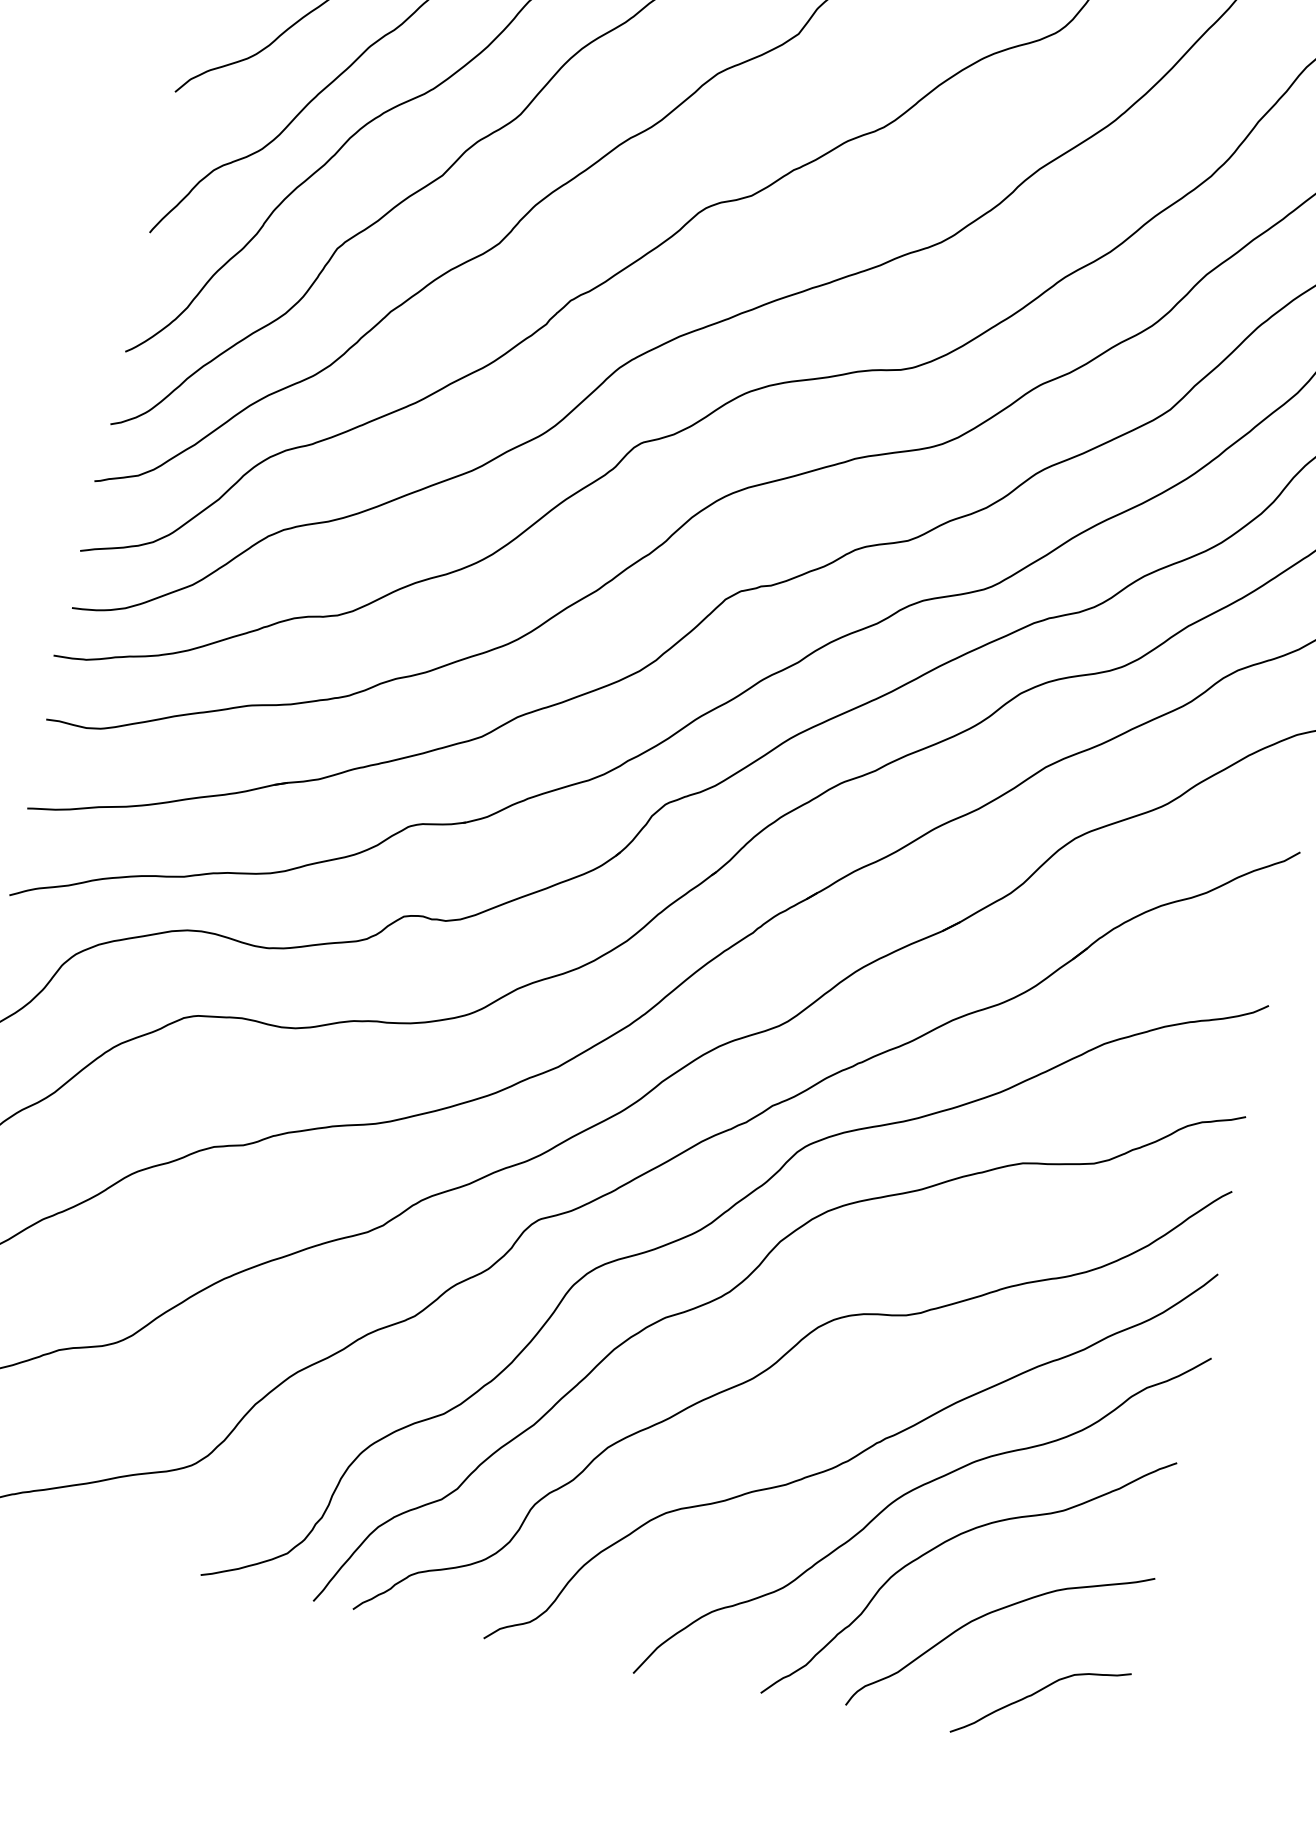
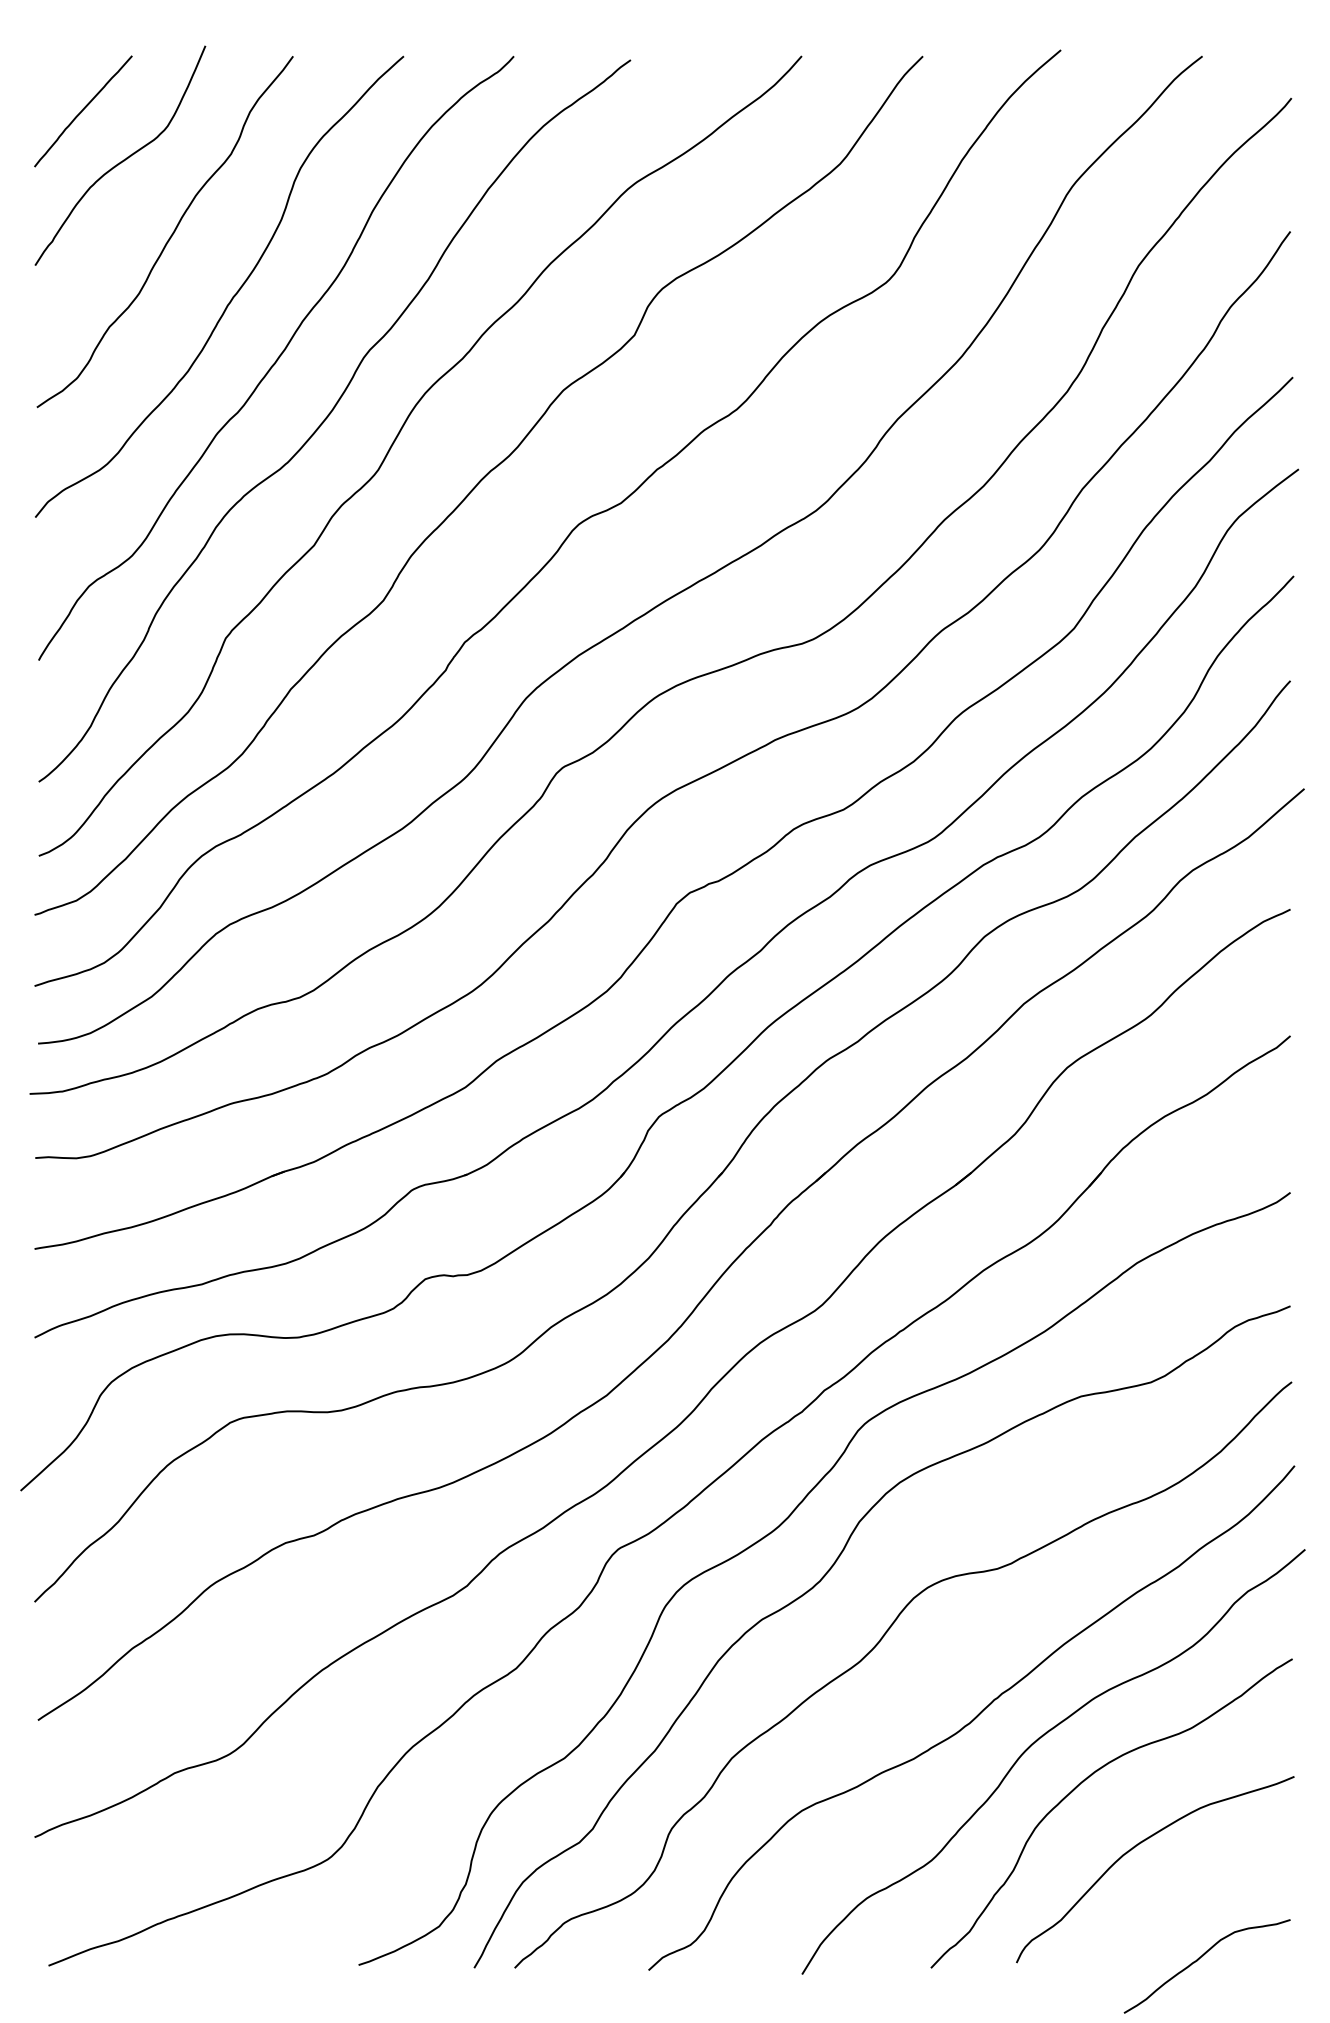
curve: (1034, 1694) -> (1199, 1959), moved

